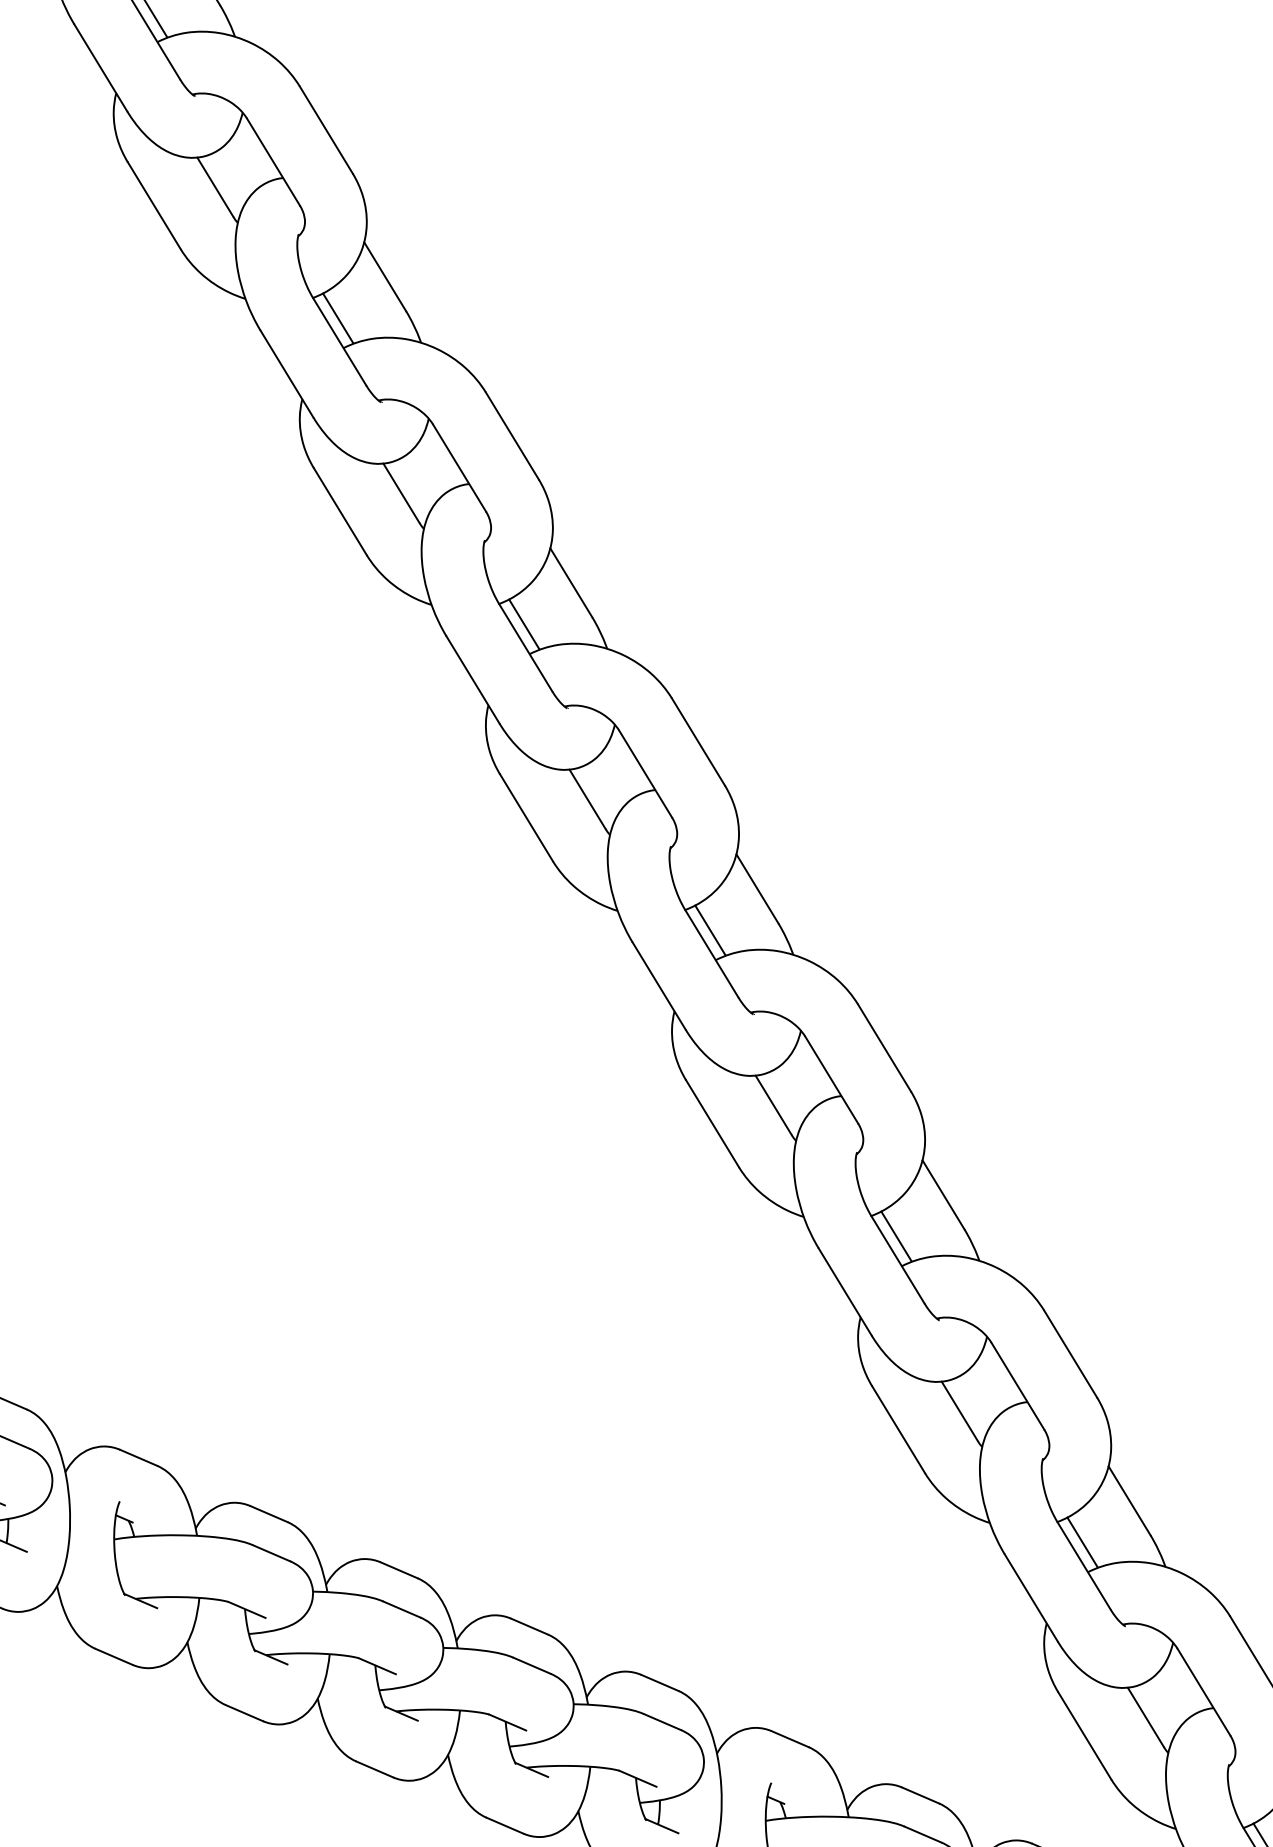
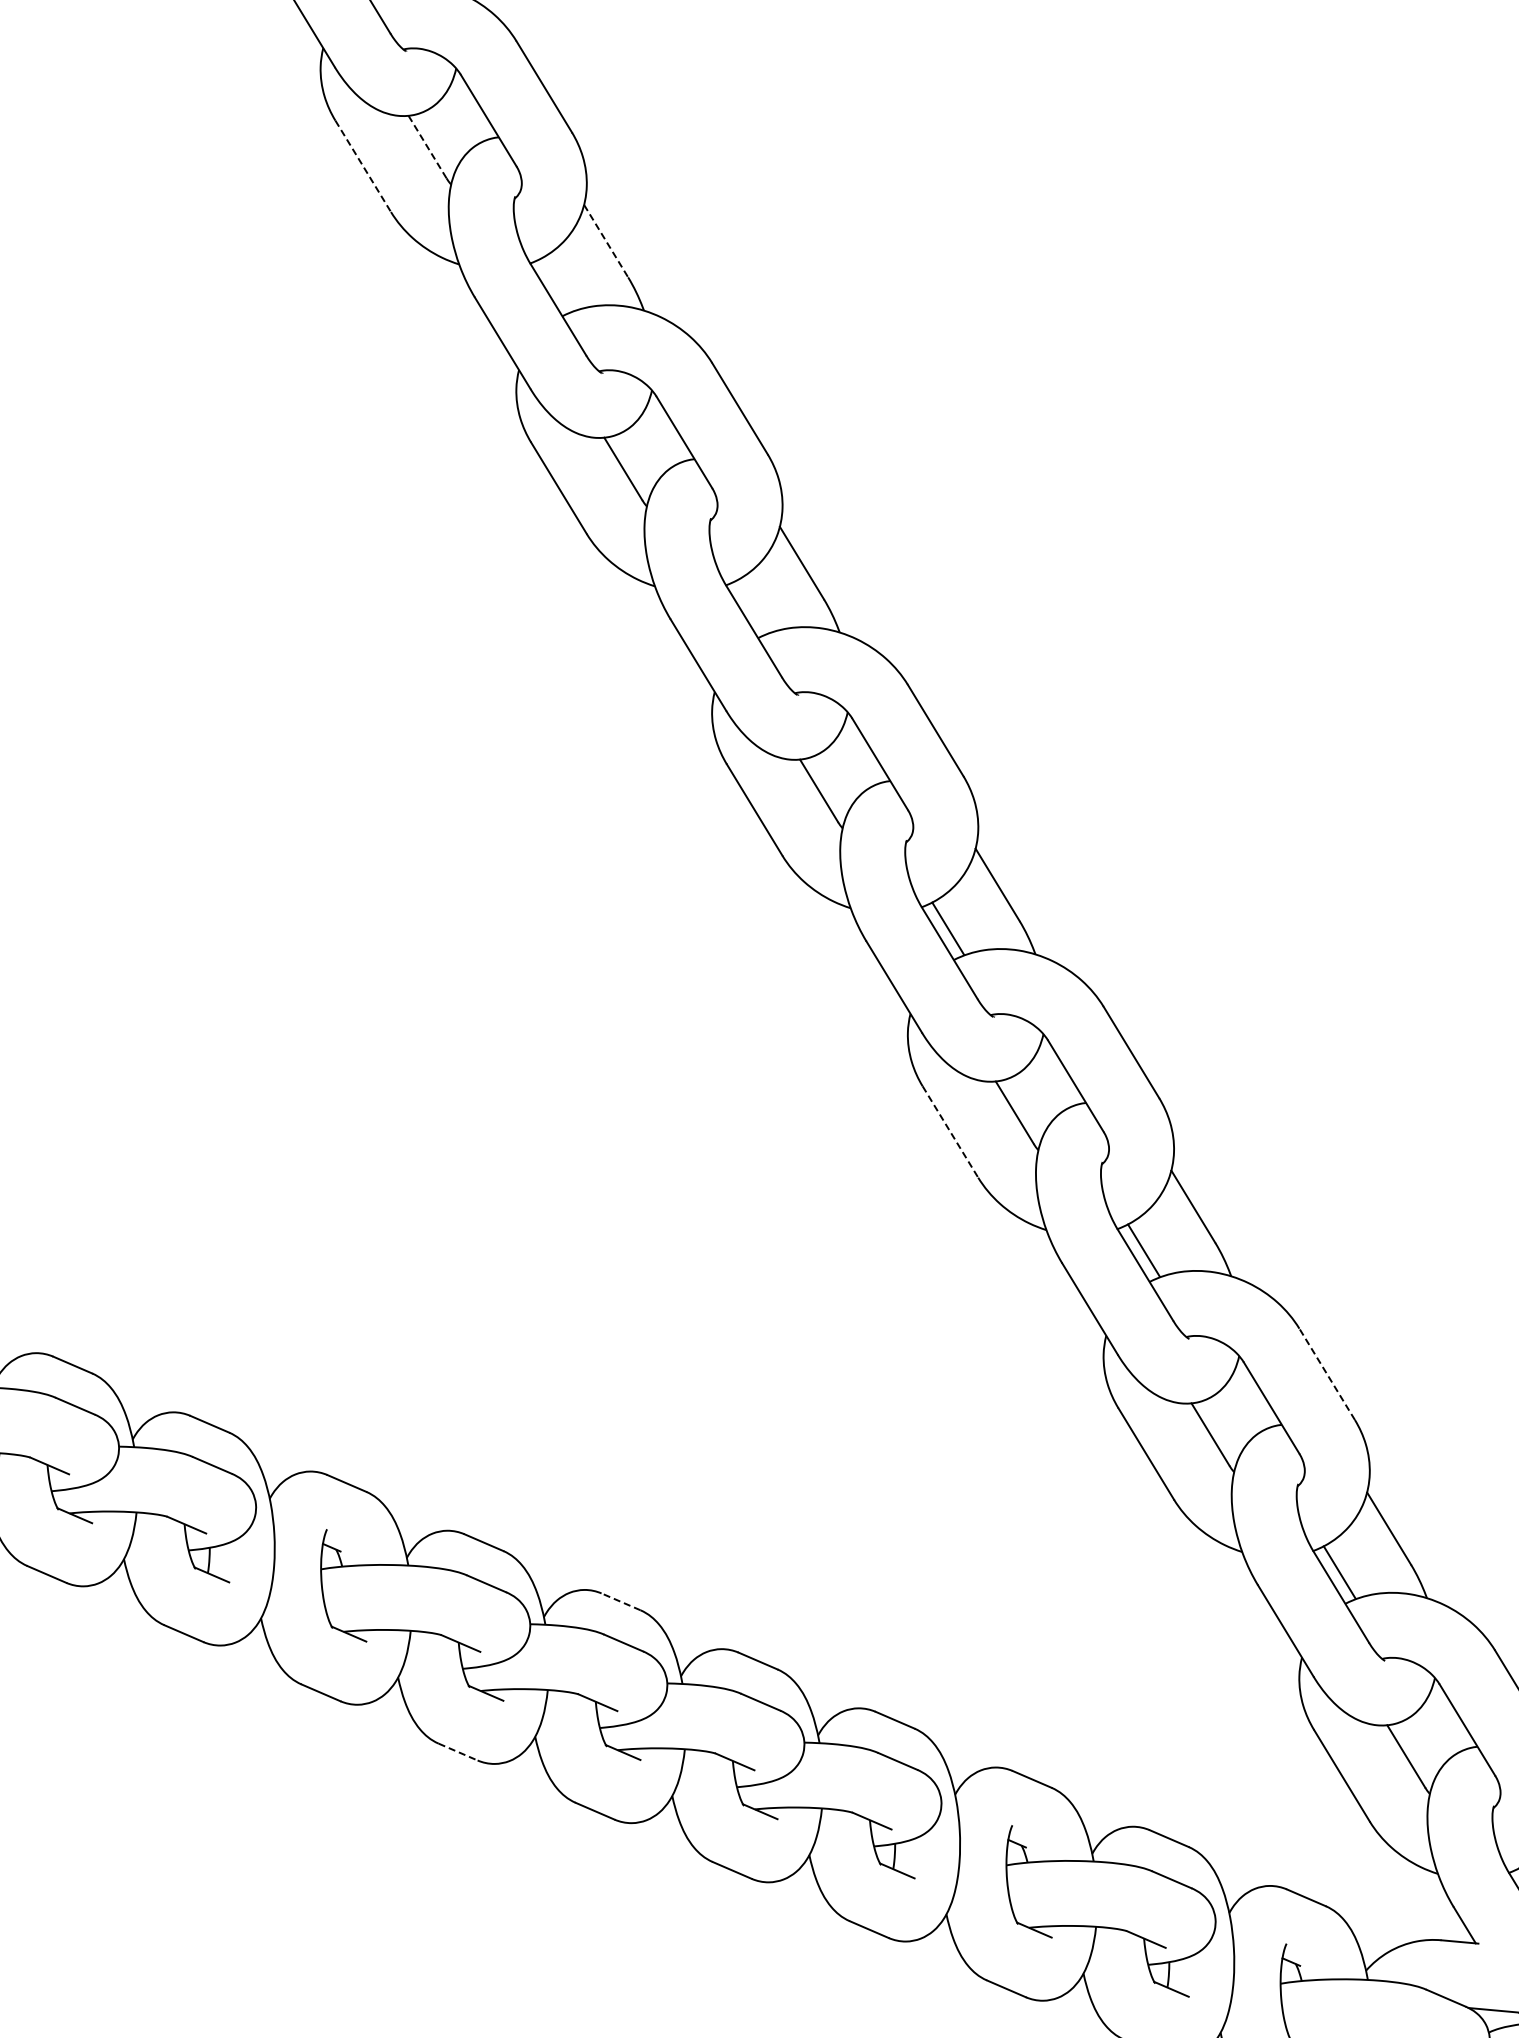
line: (215, 187) -> (427, 147), solid -> dashed
line: (154, 205) -> (363, 166), solid -> dashed
line: (385, 277) -> (606, 241), solid -> dashed
line: (337, 317) -> (556, 284), removed
line: (524, 624) -> (752, 606), removed
line: (712, 1124) -> (950, 1132), solid -> dashed
line: (1070, 1353) -> (1326, 1373), solid -> dashed
line: (398, 1570) -> (620, 1601), solid -> dashed
line: (244, 1713) -> (458, 1752), solid -> dashed

